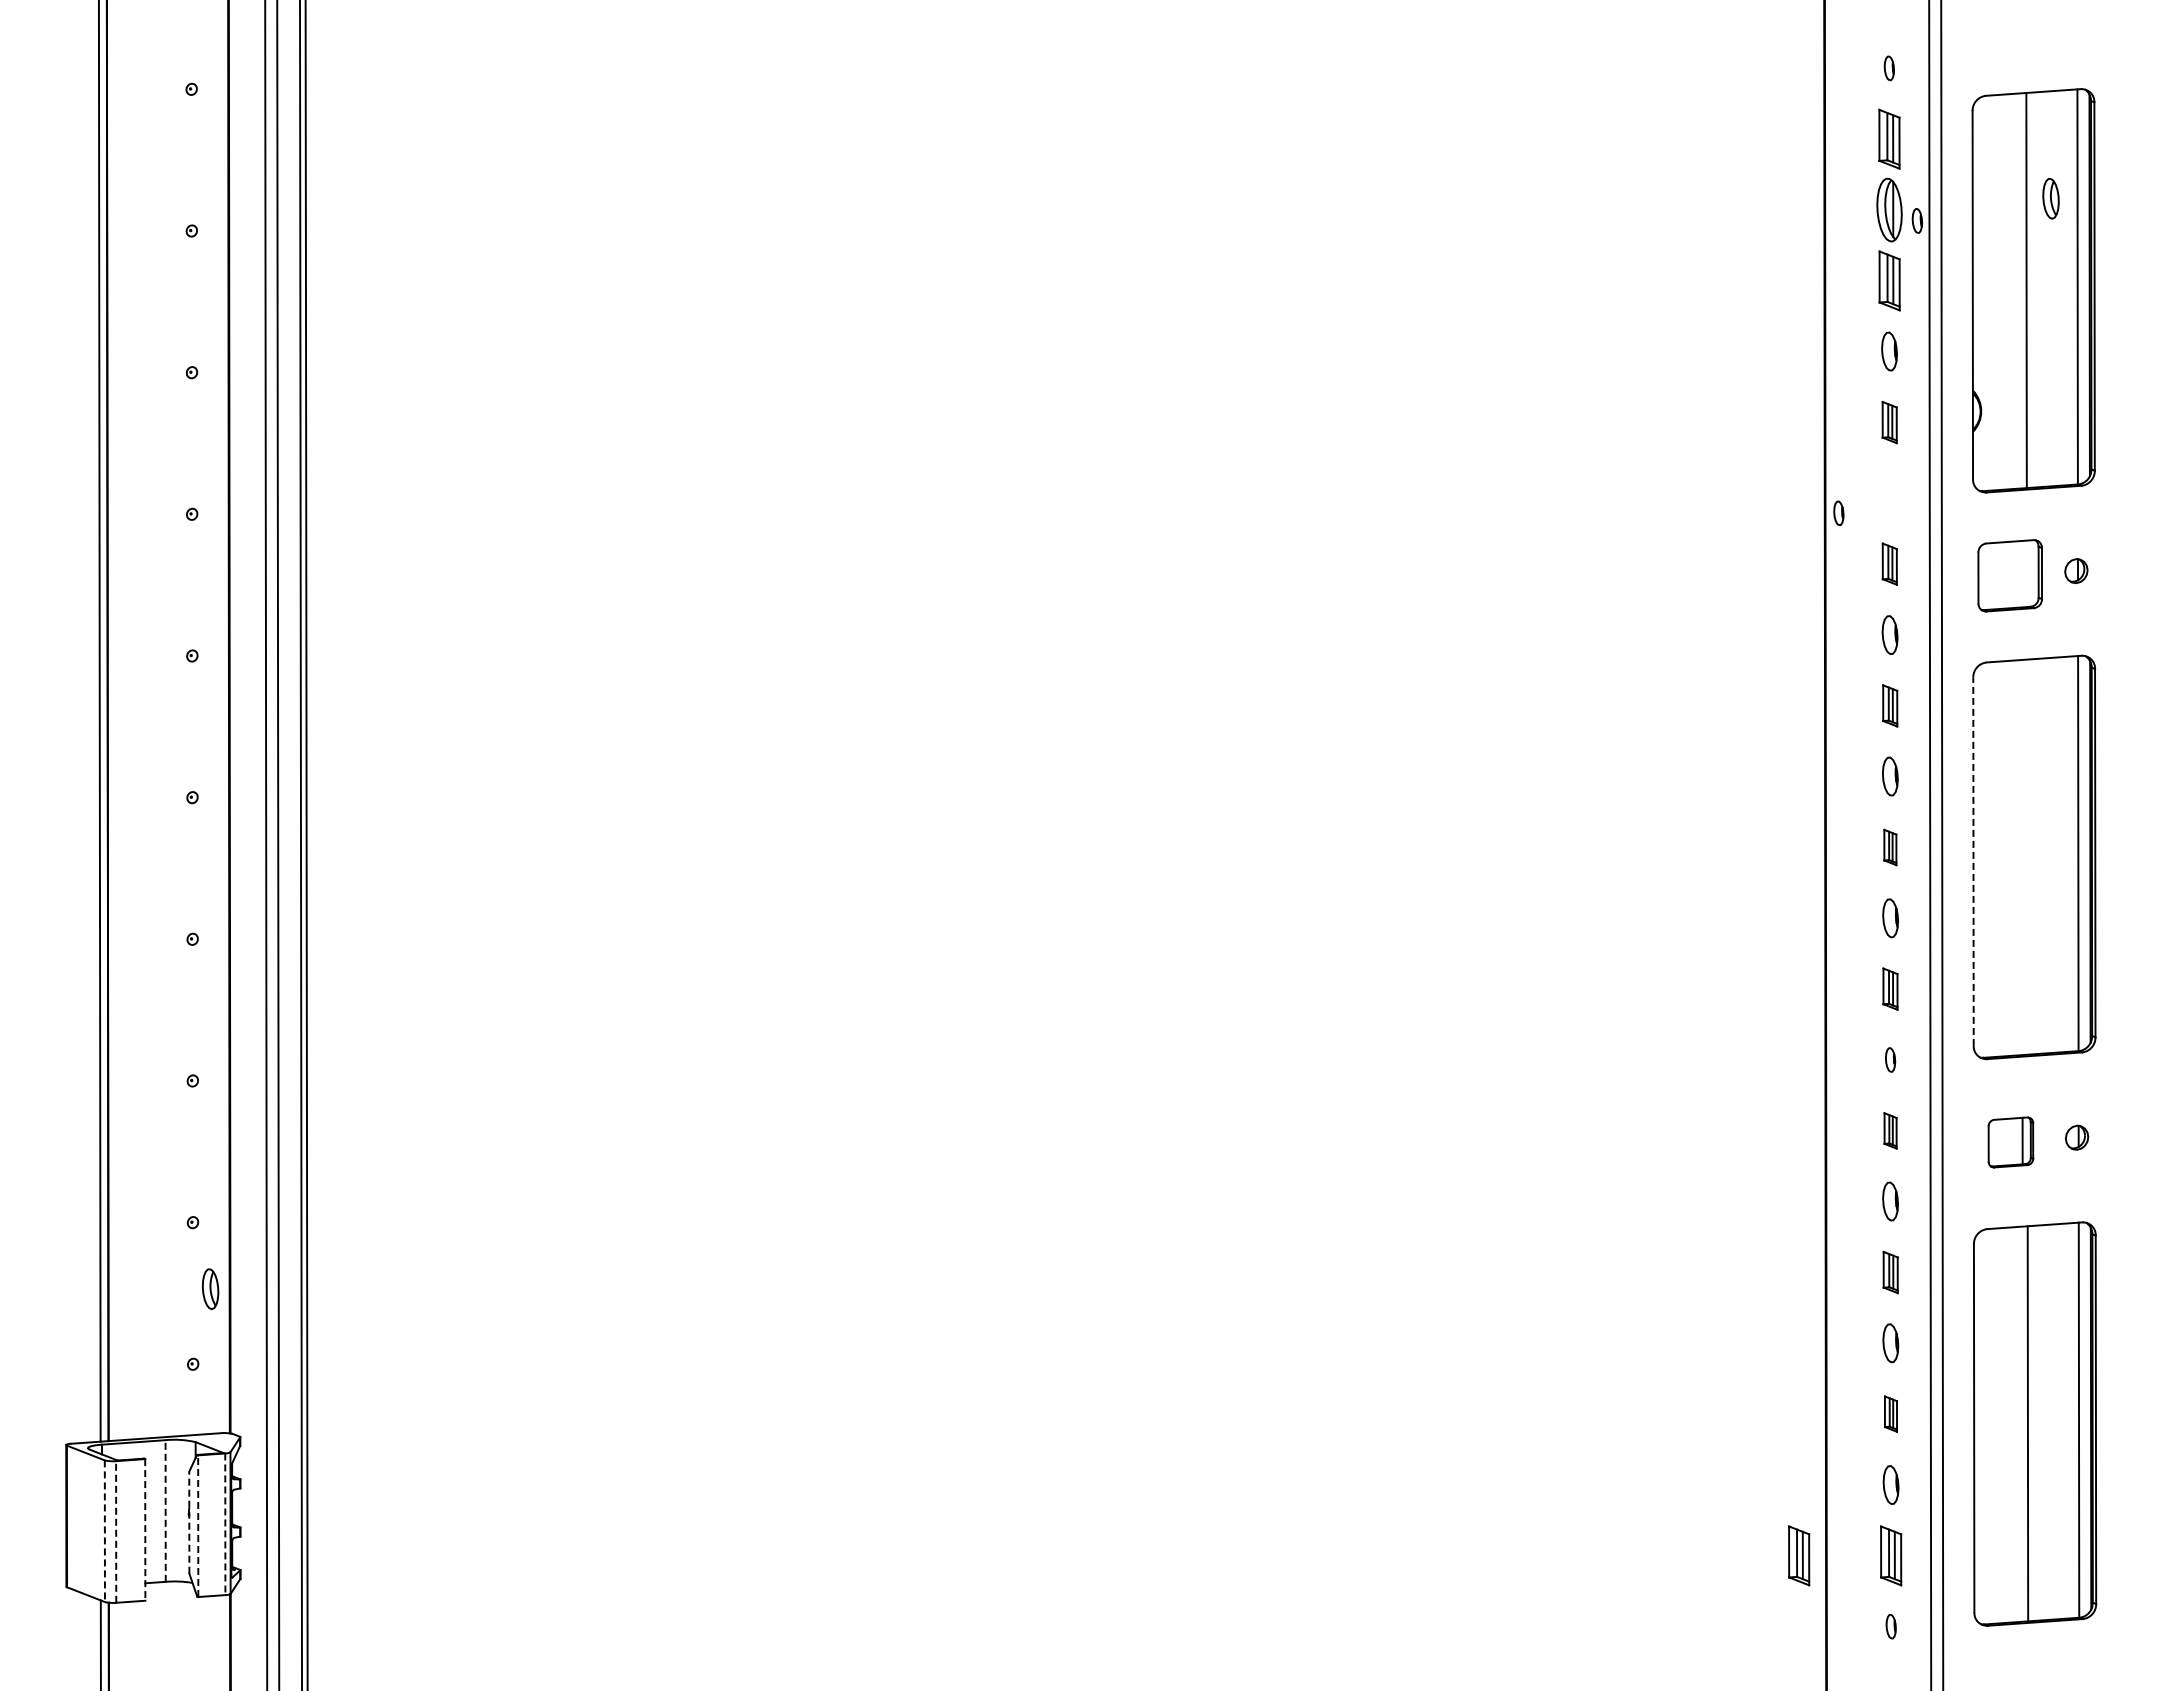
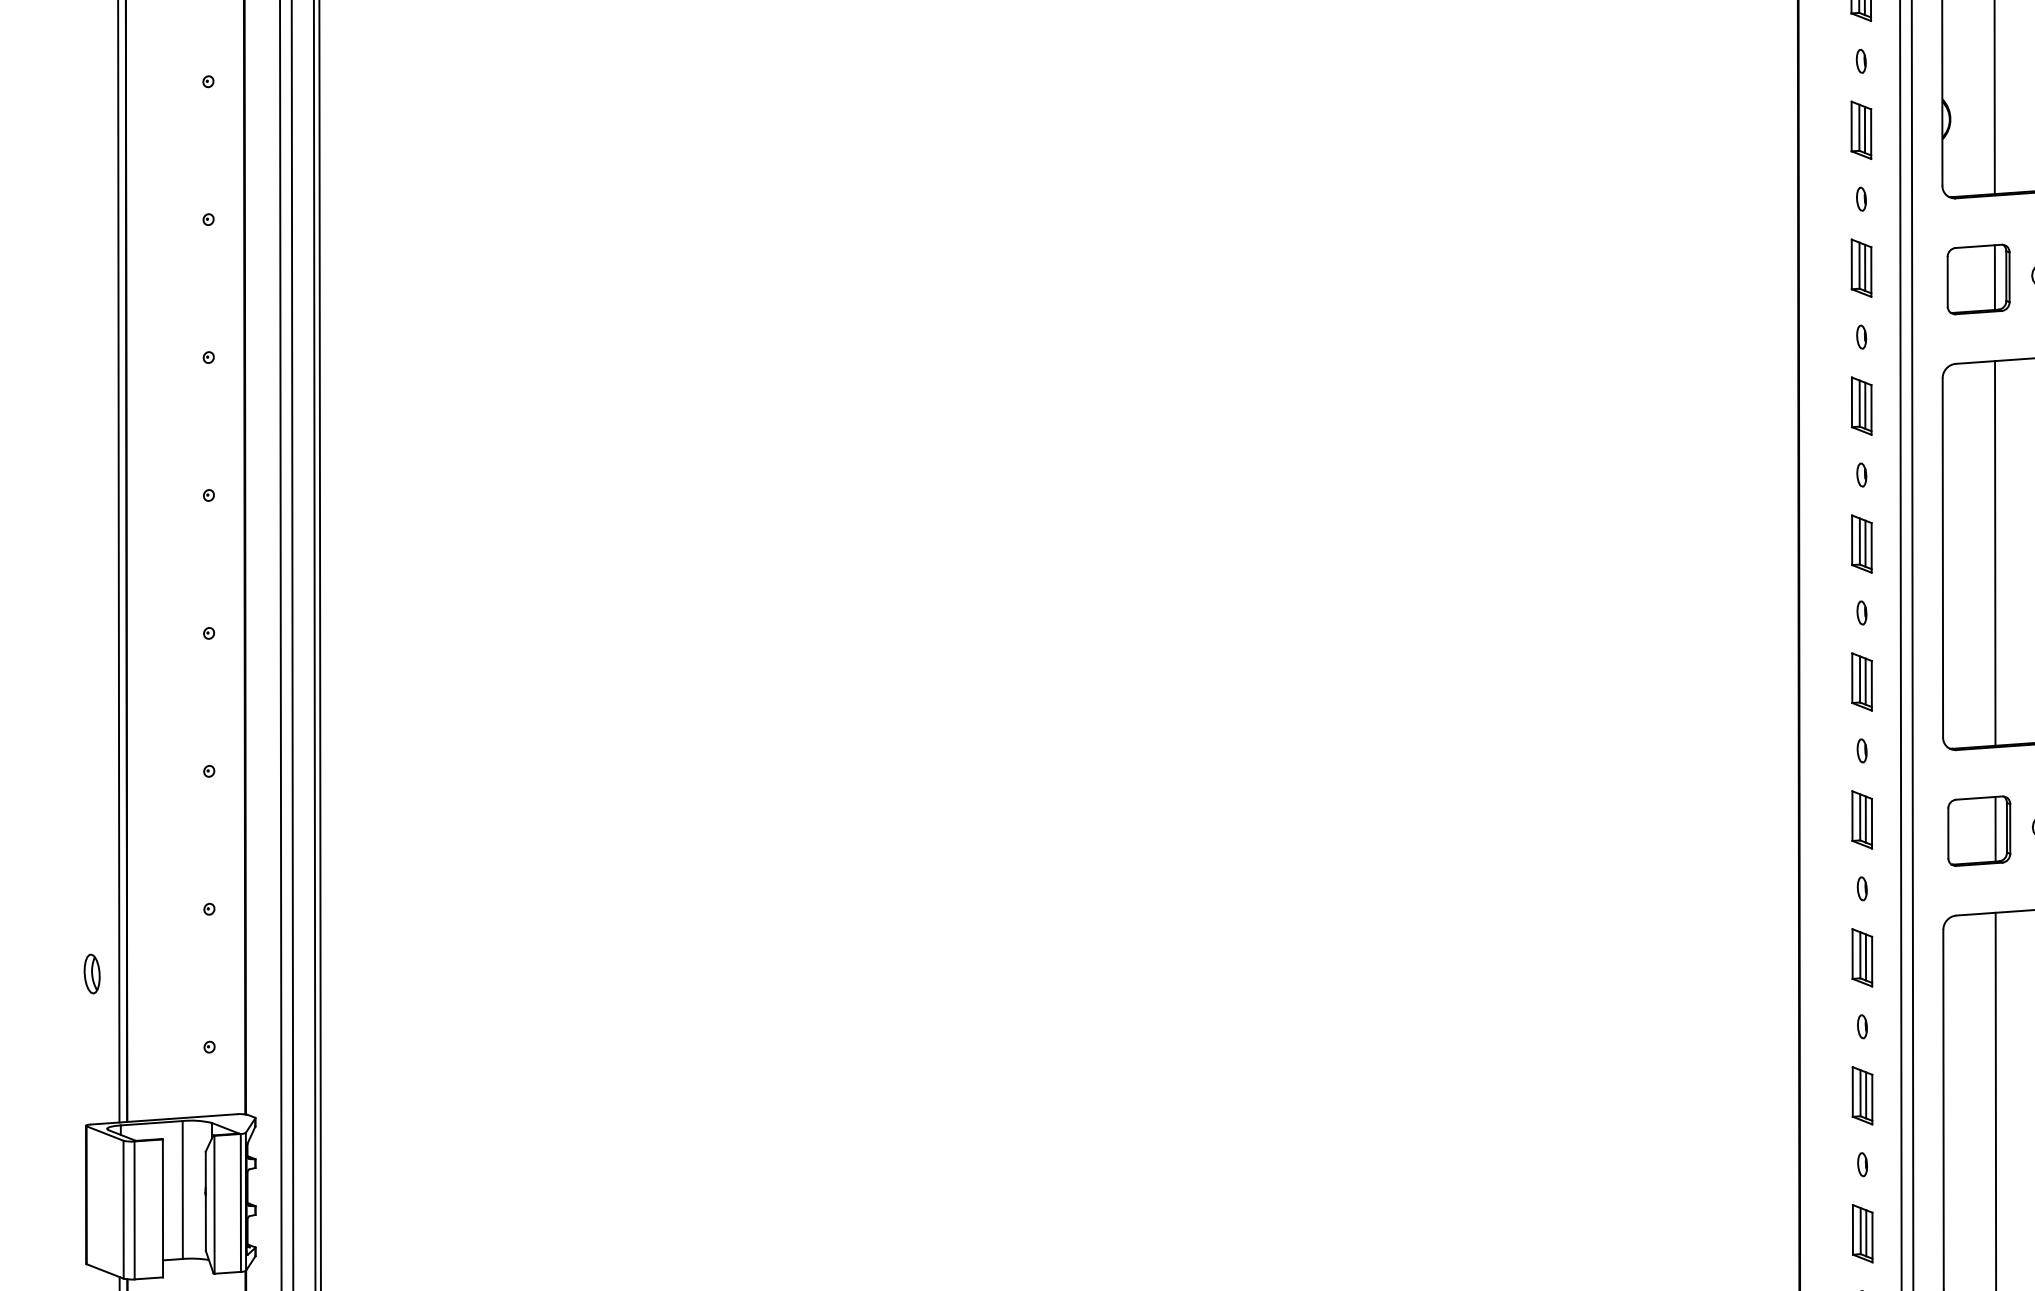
part: (1889, 351) -> (1861, 61), size x0.62
part: (1889, 422) -> (1861, 130), size x1.43
part: (1838, 513) -> (1861, 199), moved
part: (1889, 563) -> (1861, 267), size x1.43
line: (2026, 573) -> (1994, 277), added
part: (1889, 634) -> (1861, 336), size x0.62
part: (1890, 705) -> (1862, 405), size x1.43
part: (1889, 776) -> (1861, 474), size x0.62
part: (1890, 847) -> (1862, 544), size x1.67
line: (2027, 856) -> (1995, 552), added
line: (1973, 861) -> (1942, 557), dashed -> solid
part: (1889, 918) -> (1861, 613), size x0.62
part: (1890, 988) -> (1862, 681), size x1.43
part: (1890, 1130) -> (1862, 819), size x1.67
part: (2010, 1142) -> (1978, 831), size x1.43
part: (1890, 1201) -> (1862, 888), size x0.62
part: (1890, 1272) -> (1862, 957), size x1.43
part: (210, 1288) -> (92, 973), moved
part: (1890, 1343) -> (1862, 1026), size x0.62
part: (1890, 1413) -> (1862, 1095), size x1.67
part: (1890, 1484) -> (1862, 1164), size x0.62
line: (165, 1511) -> (182, 1190), dashed -> solid
line: (189, 1522) -> (205, 1201), dashed -> solid
line: (225, 1524) -> (241, 1203), dashed -> solid
line: (198, 1526) -> (214, 1205), dashed -> solid
line: (145, 1529) -> (163, 1208), dashed -> solid
line: (104, 1531) -> (123, 1209), dashed -> solid
line: (116, 1531) -> (134, 1209), dashed -> solid
part: (1799, 1555) -> (1773, 1233), removed

